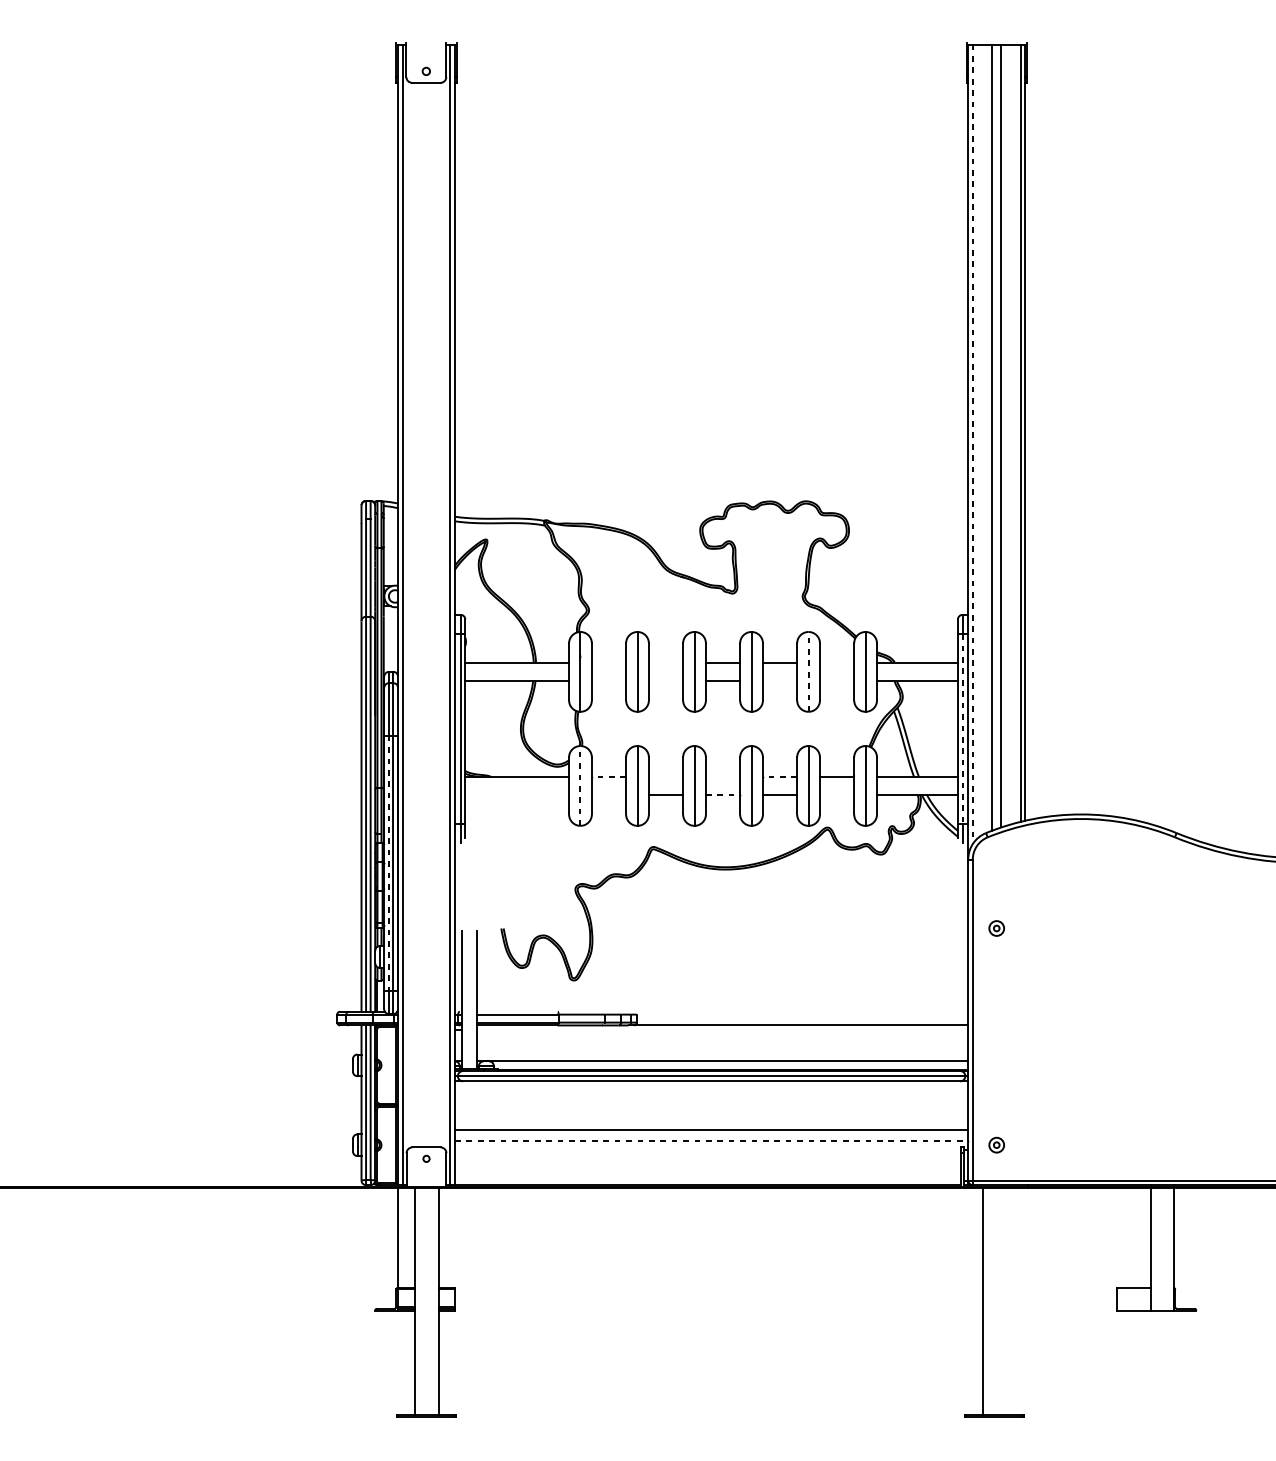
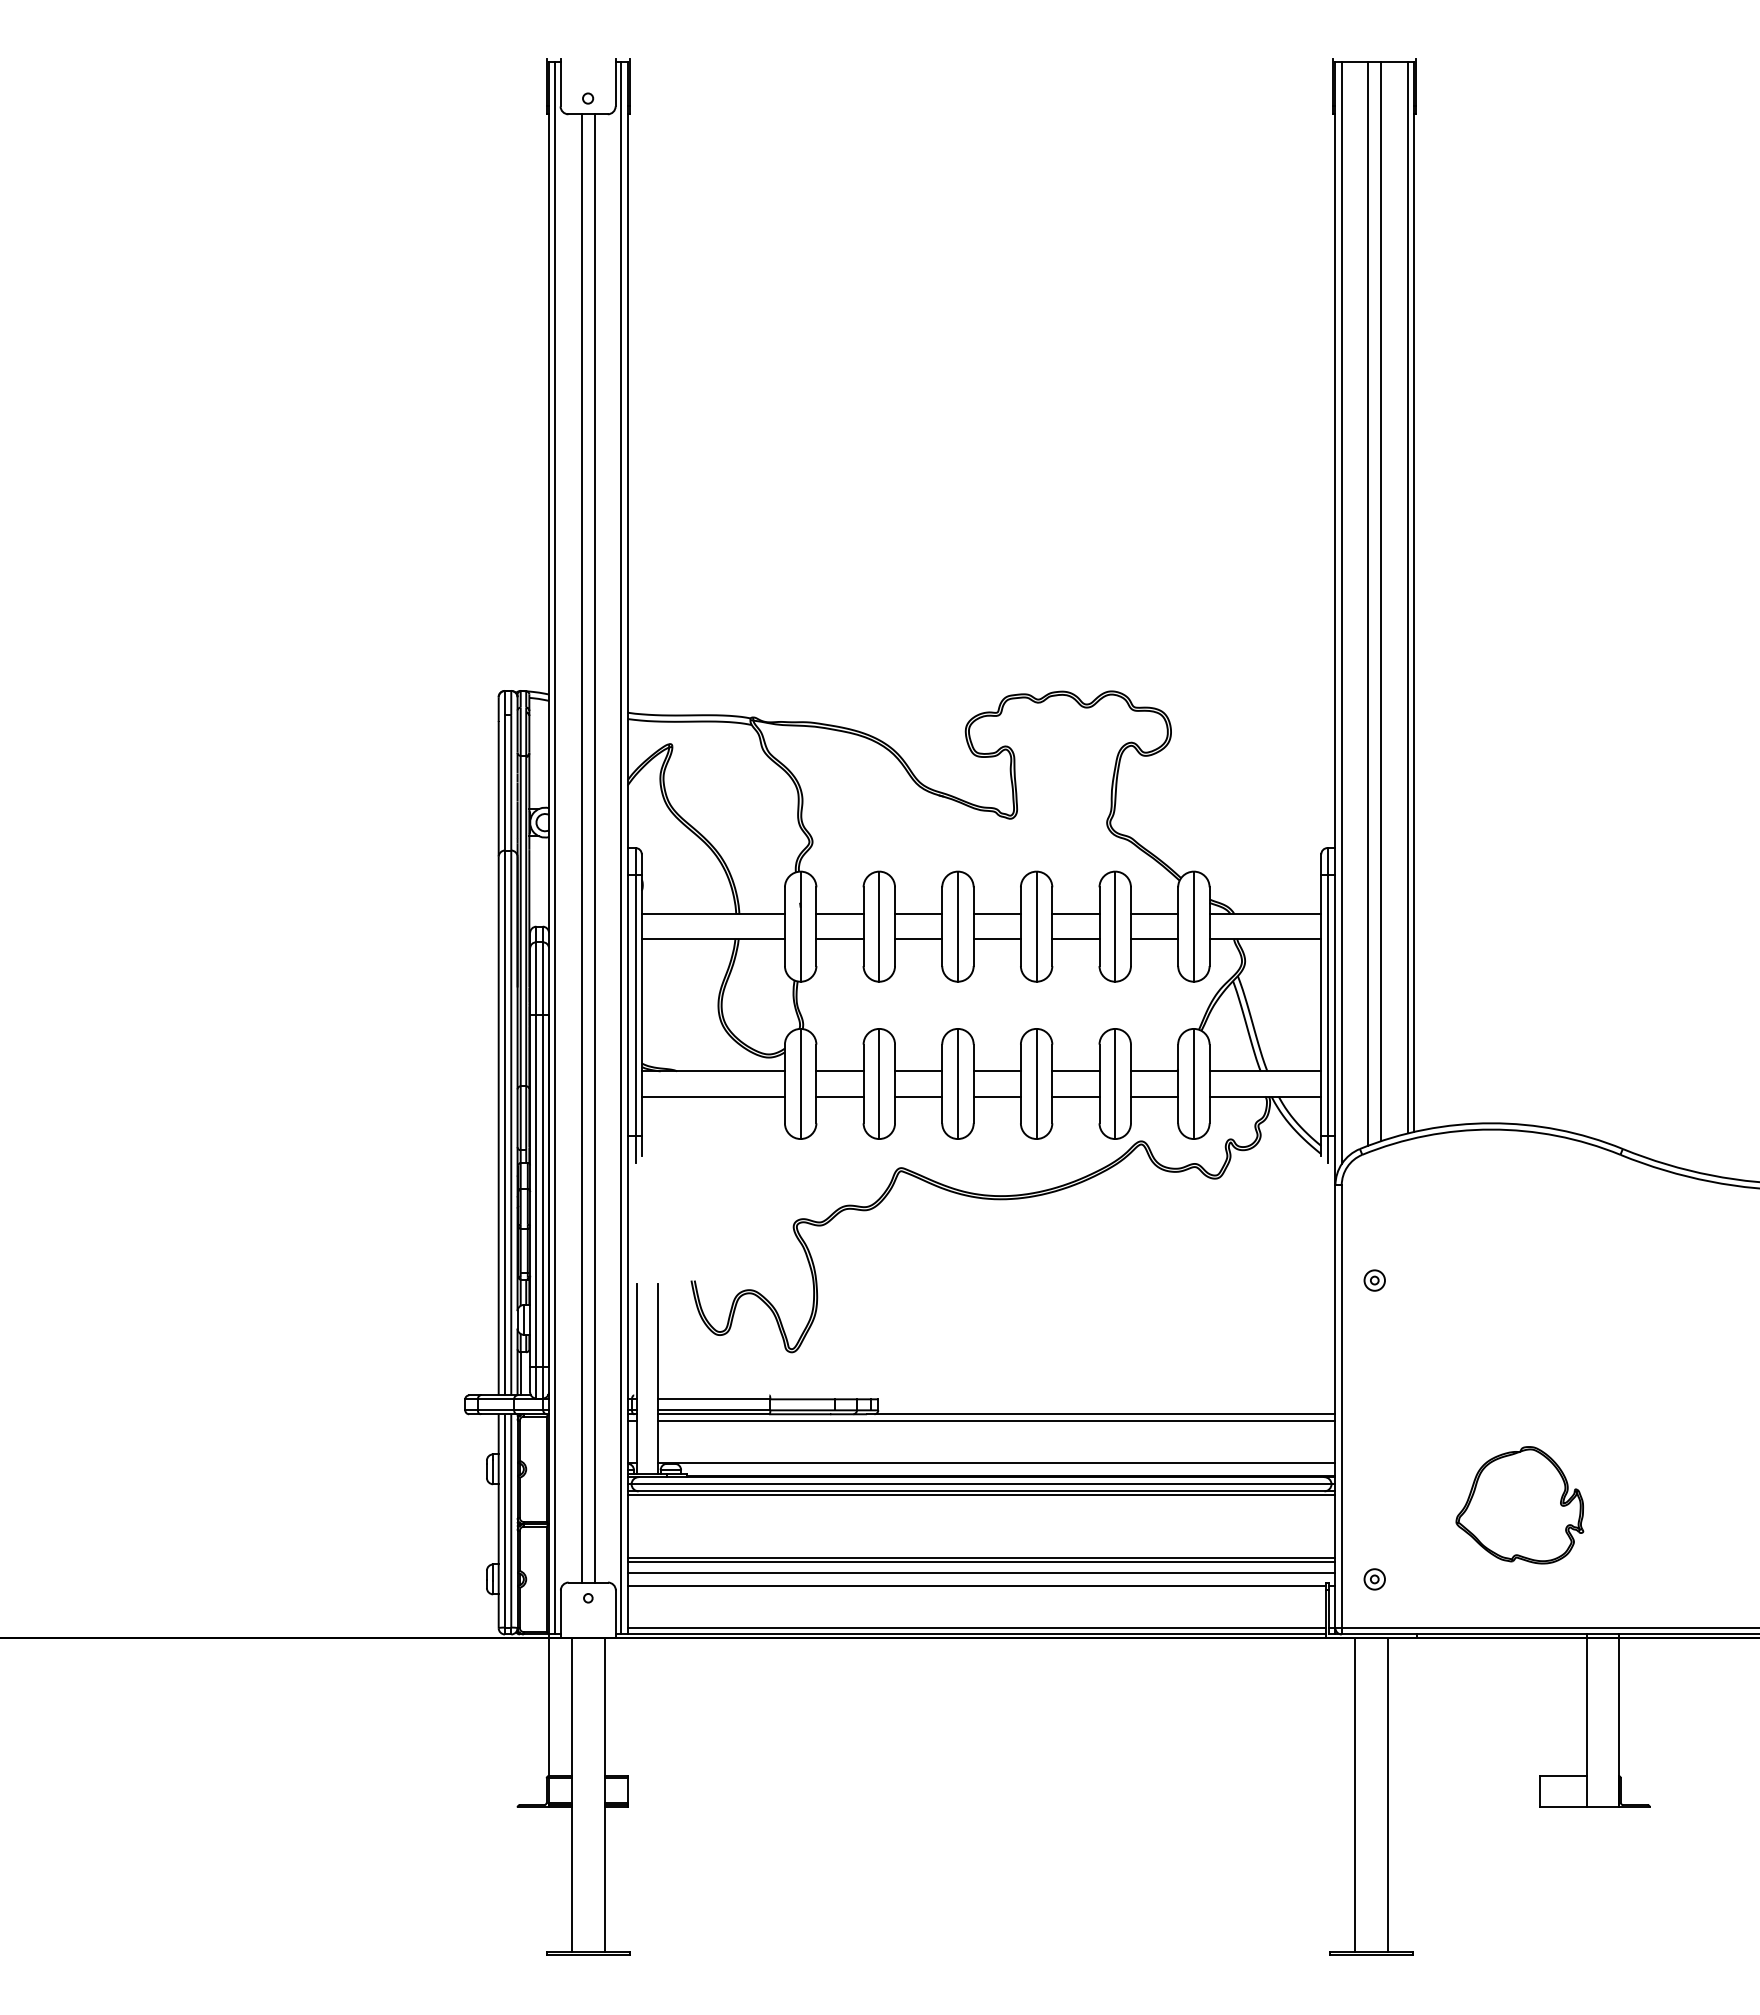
line: (972, 444) -> (1341, 613), dashed -> solid
line: (422, 615) -> (582, 848), added
line: (430, 615) -> (594, 848), added
line: (608, 663) -> (839, 914), added
line: (665, 663) -> (918, 914), added
line: (837, 663) -> (1154, 914), added
line: (808, 671) -> (1115, 926), dashed -> solid
line: (608, 681) -> (839, 939), added
line: (665, 681) -> (918, 939), added
line: (779, 681) -> (1075, 939), added
line: (837, 681) -> (1154, 939), added
line: (962, 729) -> (1327, 1005), dashed -> solid
line: (609, 776) -> (840, 1071), dashed -> solid
line: (665, 776) -> (918, 1071), added
line: (722, 776) -> (996, 1071), added
line: (779, 776) -> (1075, 1071), dashed -> solid
line: (580, 785) -> (800, 1083), dashed -> solid
line: (516, 795) -> (712, 1096), added
line: (608, 795) -> (839, 1096), added
line: (723, 795) -> (997, 1096), dashed -> solid
line: (837, 795) -> (1154, 1096), added
line: (388, 863) -> (536, 1191), dashed -> solid
line: (722, 1029) -> (996, 1420), added
line: (711, 1084) -> (981, 1495), added
part: (1101, 1091) -> (1519, 1505), added
line: (711, 1132) -> (981, 1562), added
line: (711, 1140) -> (981, 1573), dashed -> solid
line: (707, 1149) -> (976, 1585), added
line: (707, 1180) -> (976, 1628), added
line: (1006, 1301) -> (1388, 1795), added

